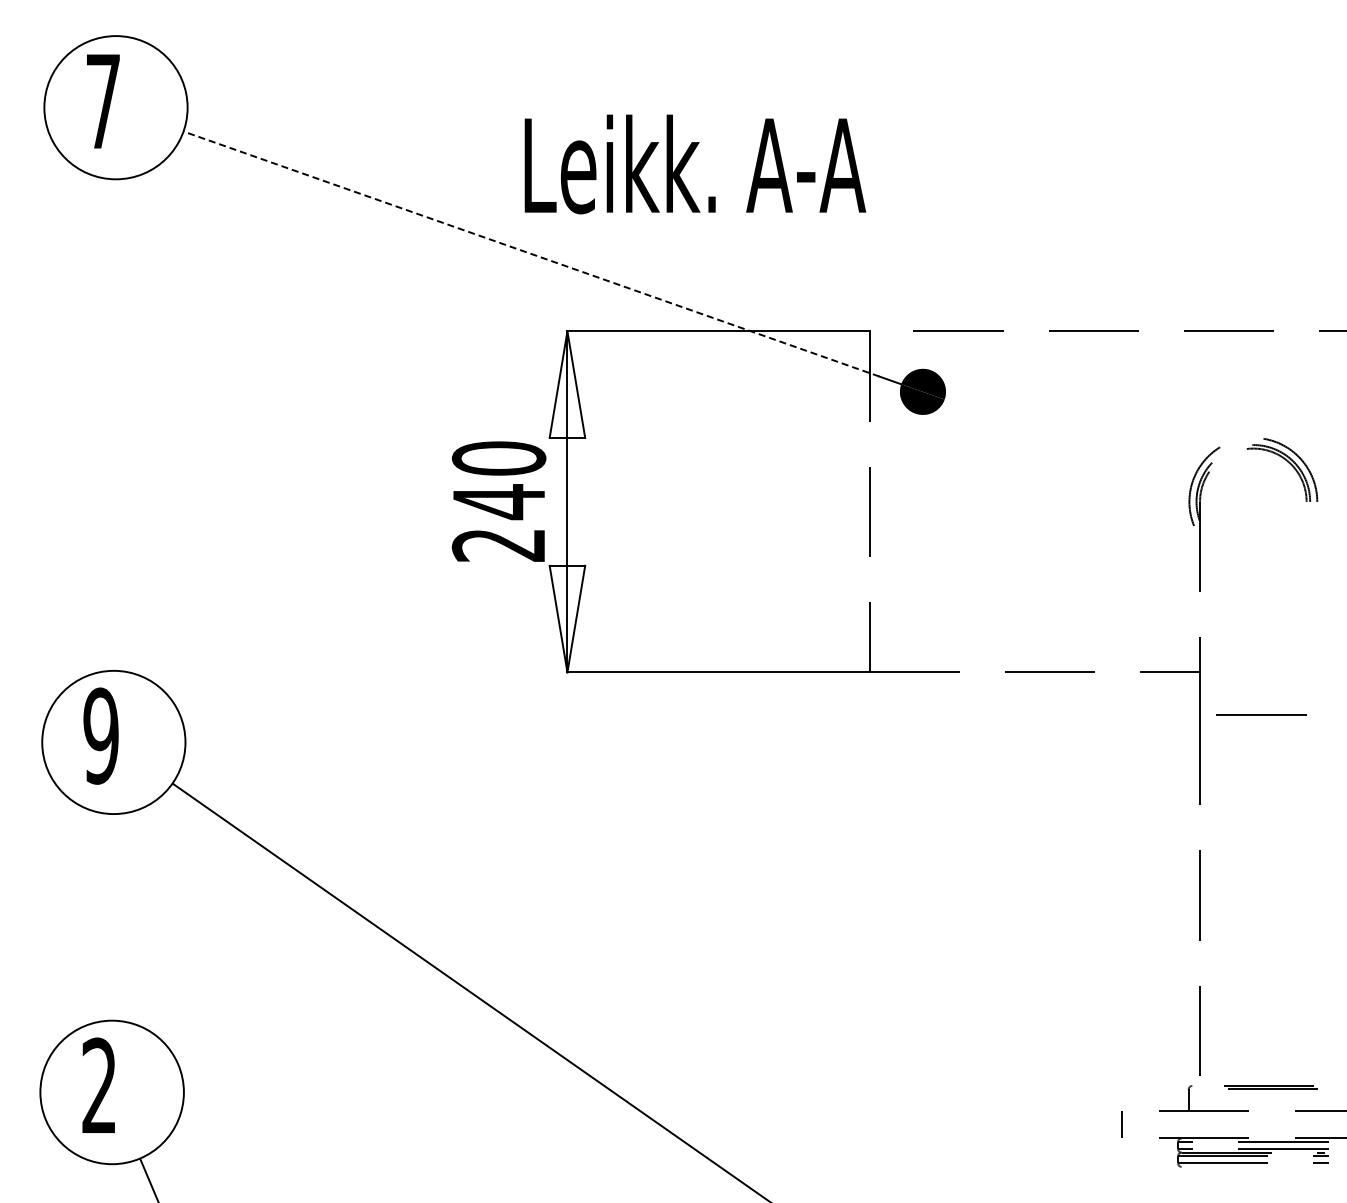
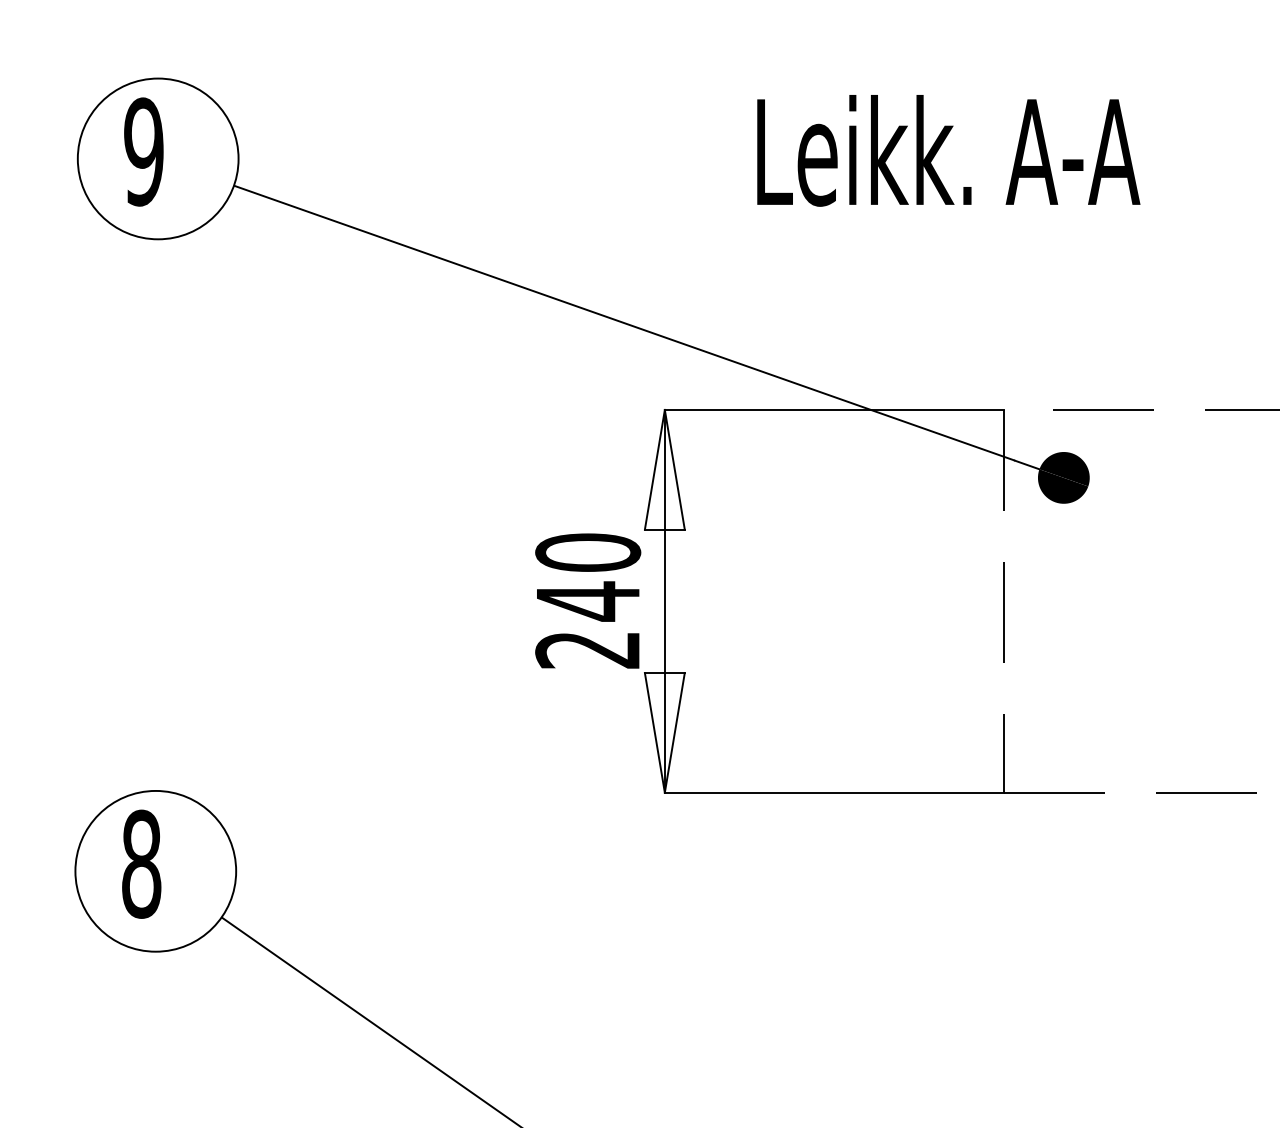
text: (102, 101) -> (143, 151), 7 -> 9
text: (695, 164) -> (948, 150), moved
line: (531, 254) -> (624, 323), dashed -> solid
text: (100, 735) -> (140, 863), 9 -> 8

